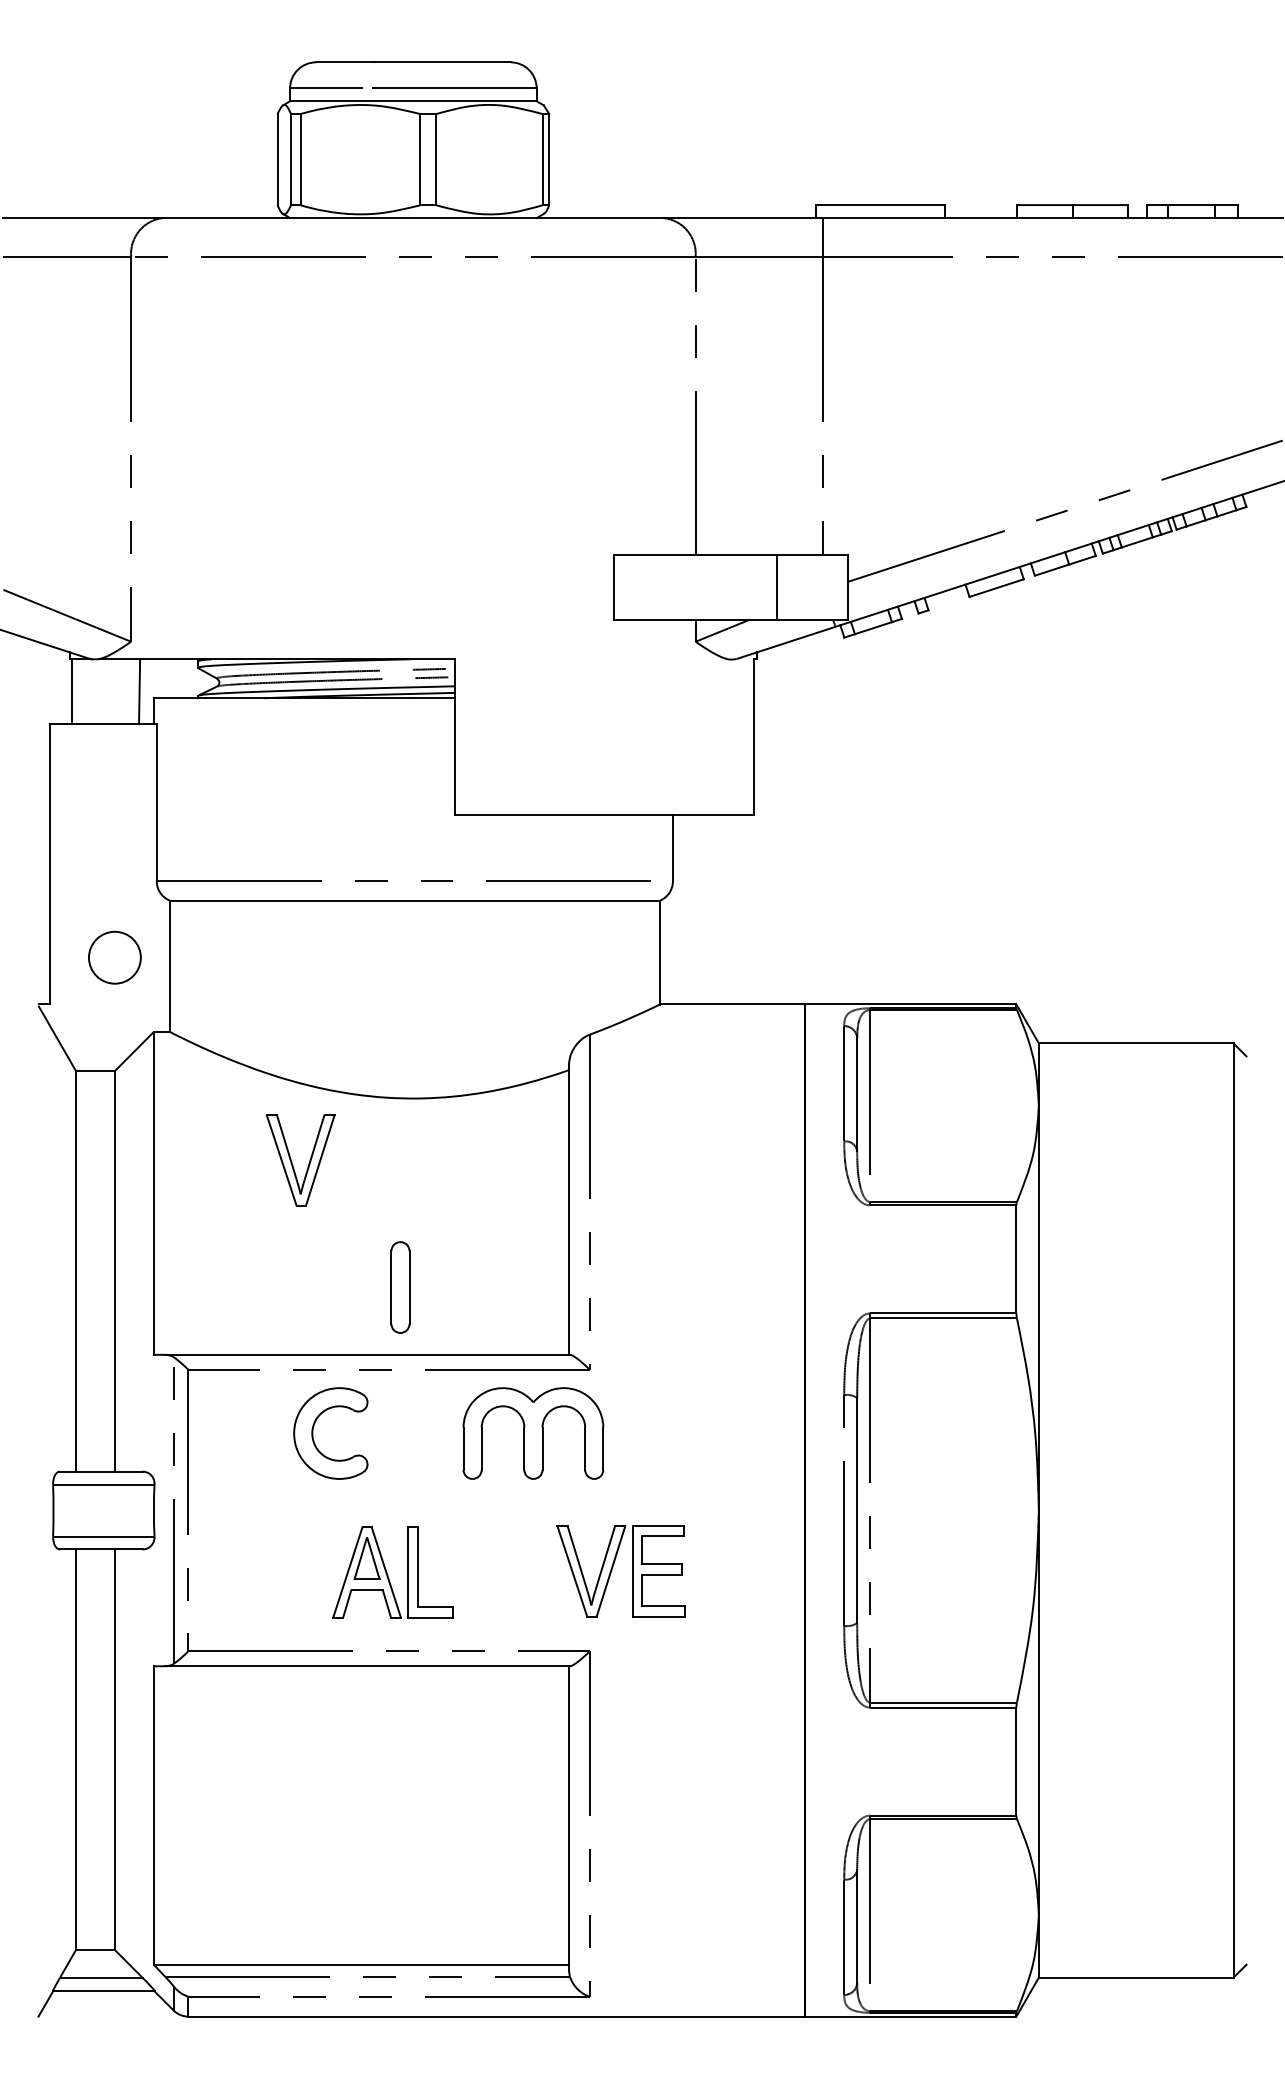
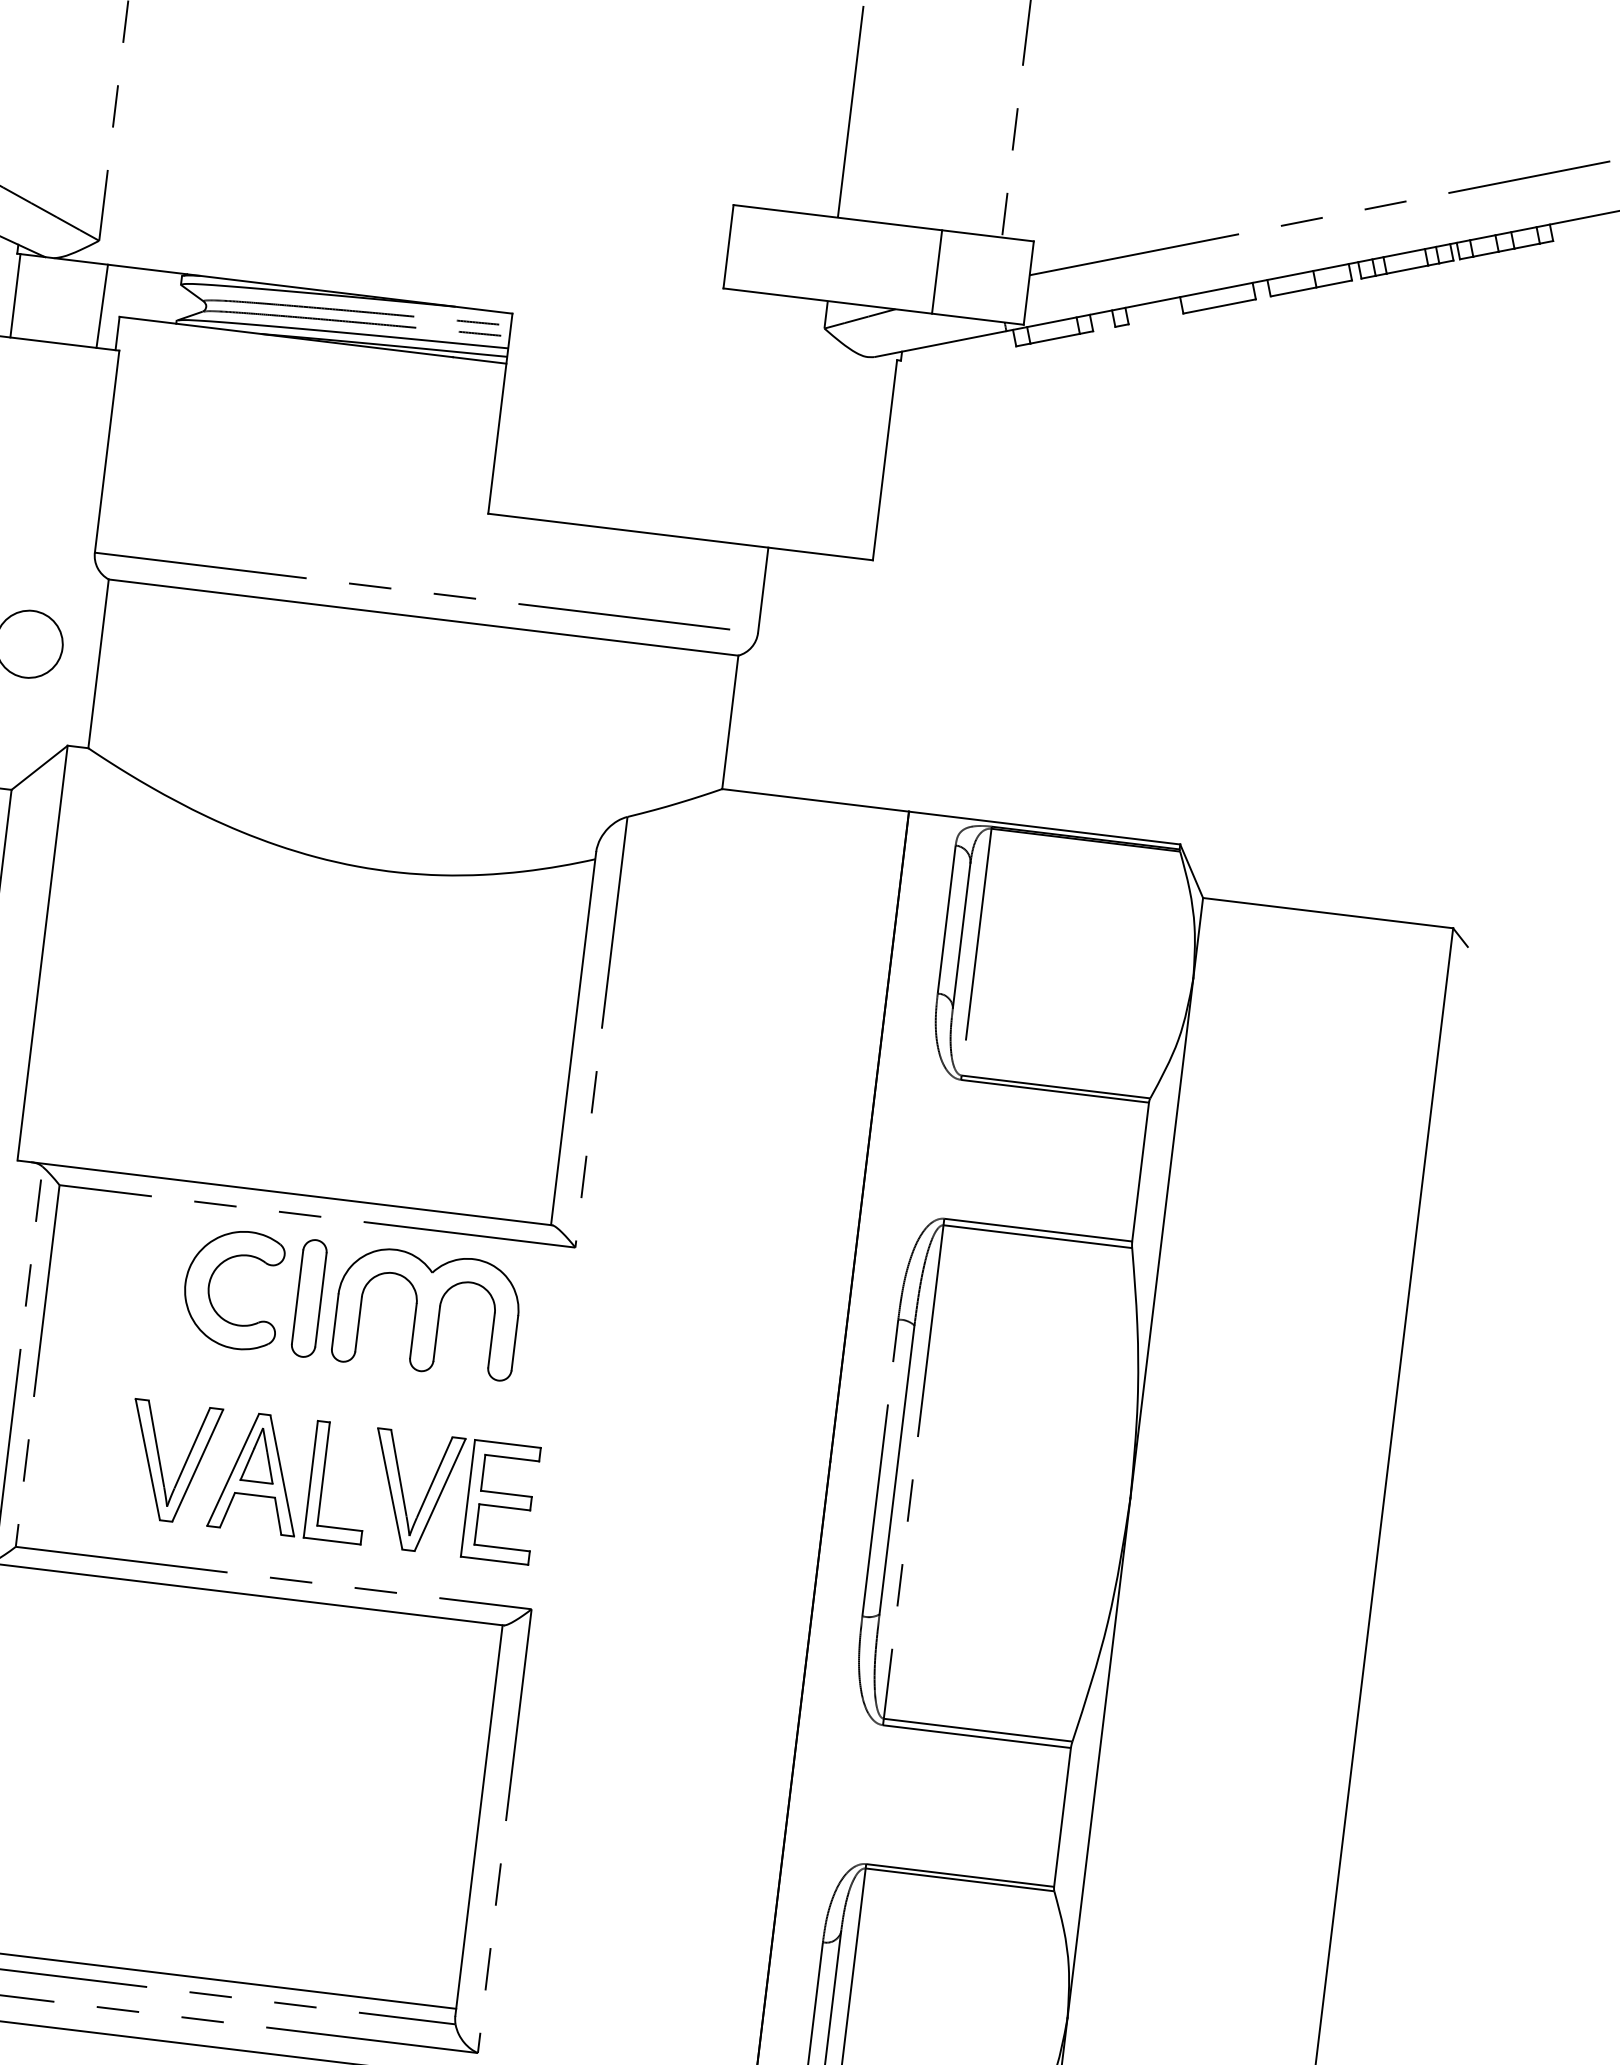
part: (292, 1161) -> (161, 1463), moved
part: (400, 1287) -> (309, 1298), moved
part: (533, 1433) -> (427, 1312), moved
part: (613, 1567) -> (443, 1490), moved

